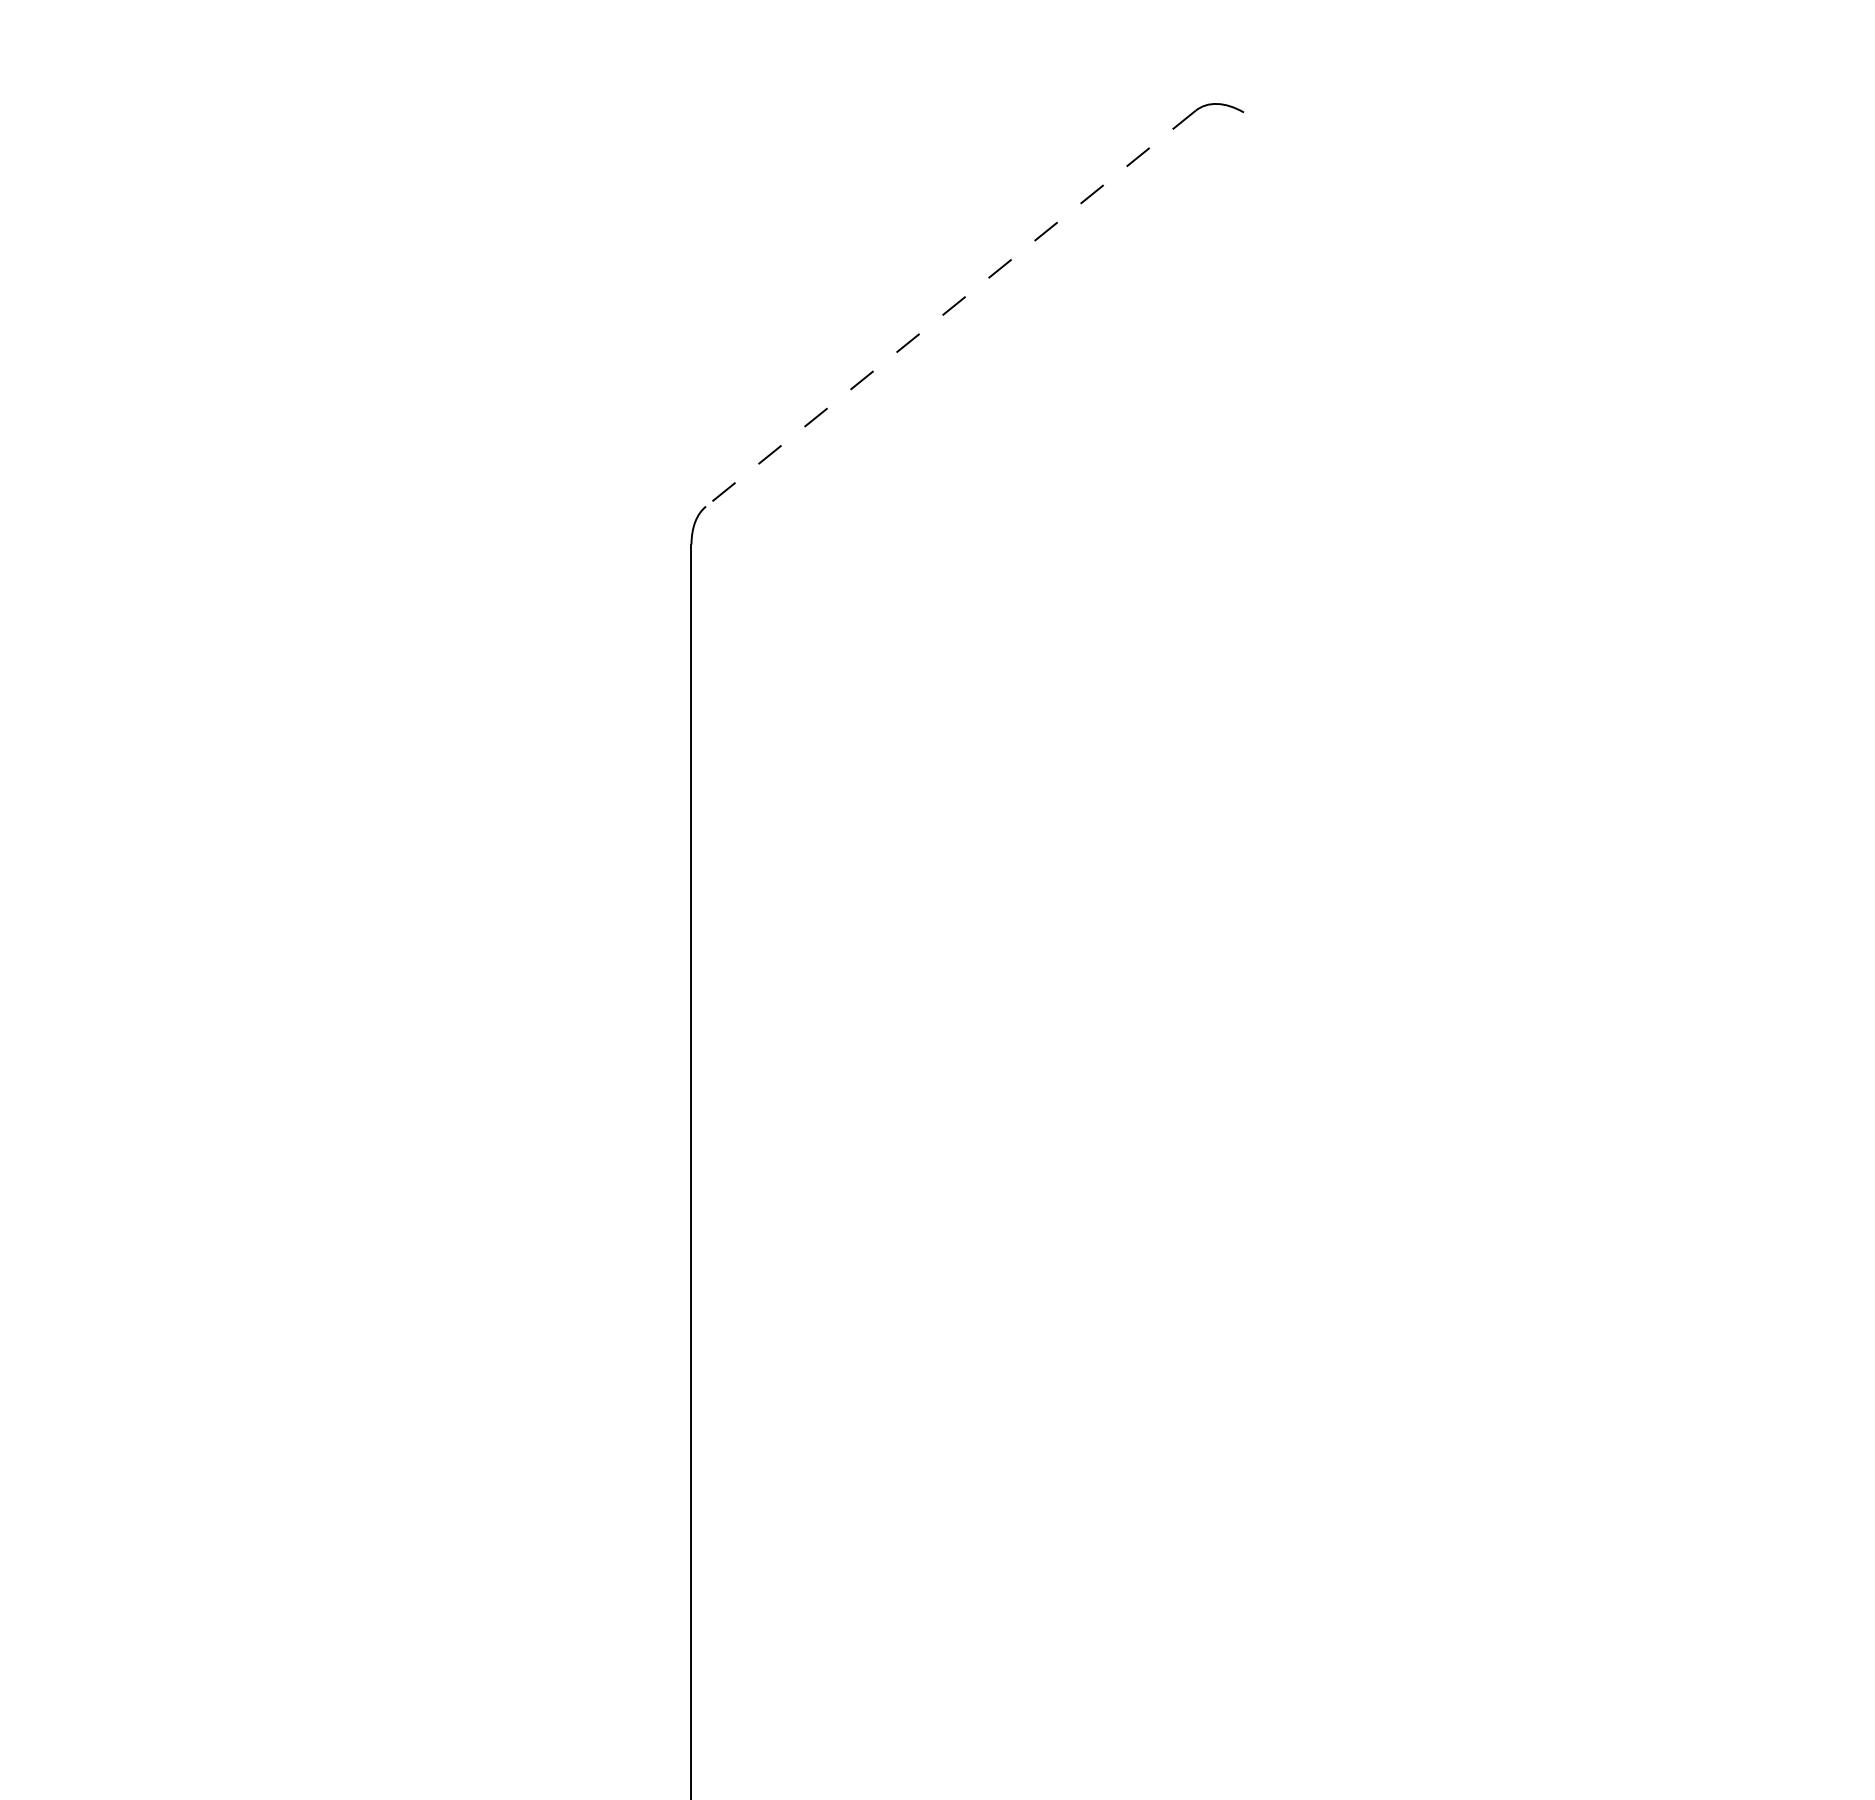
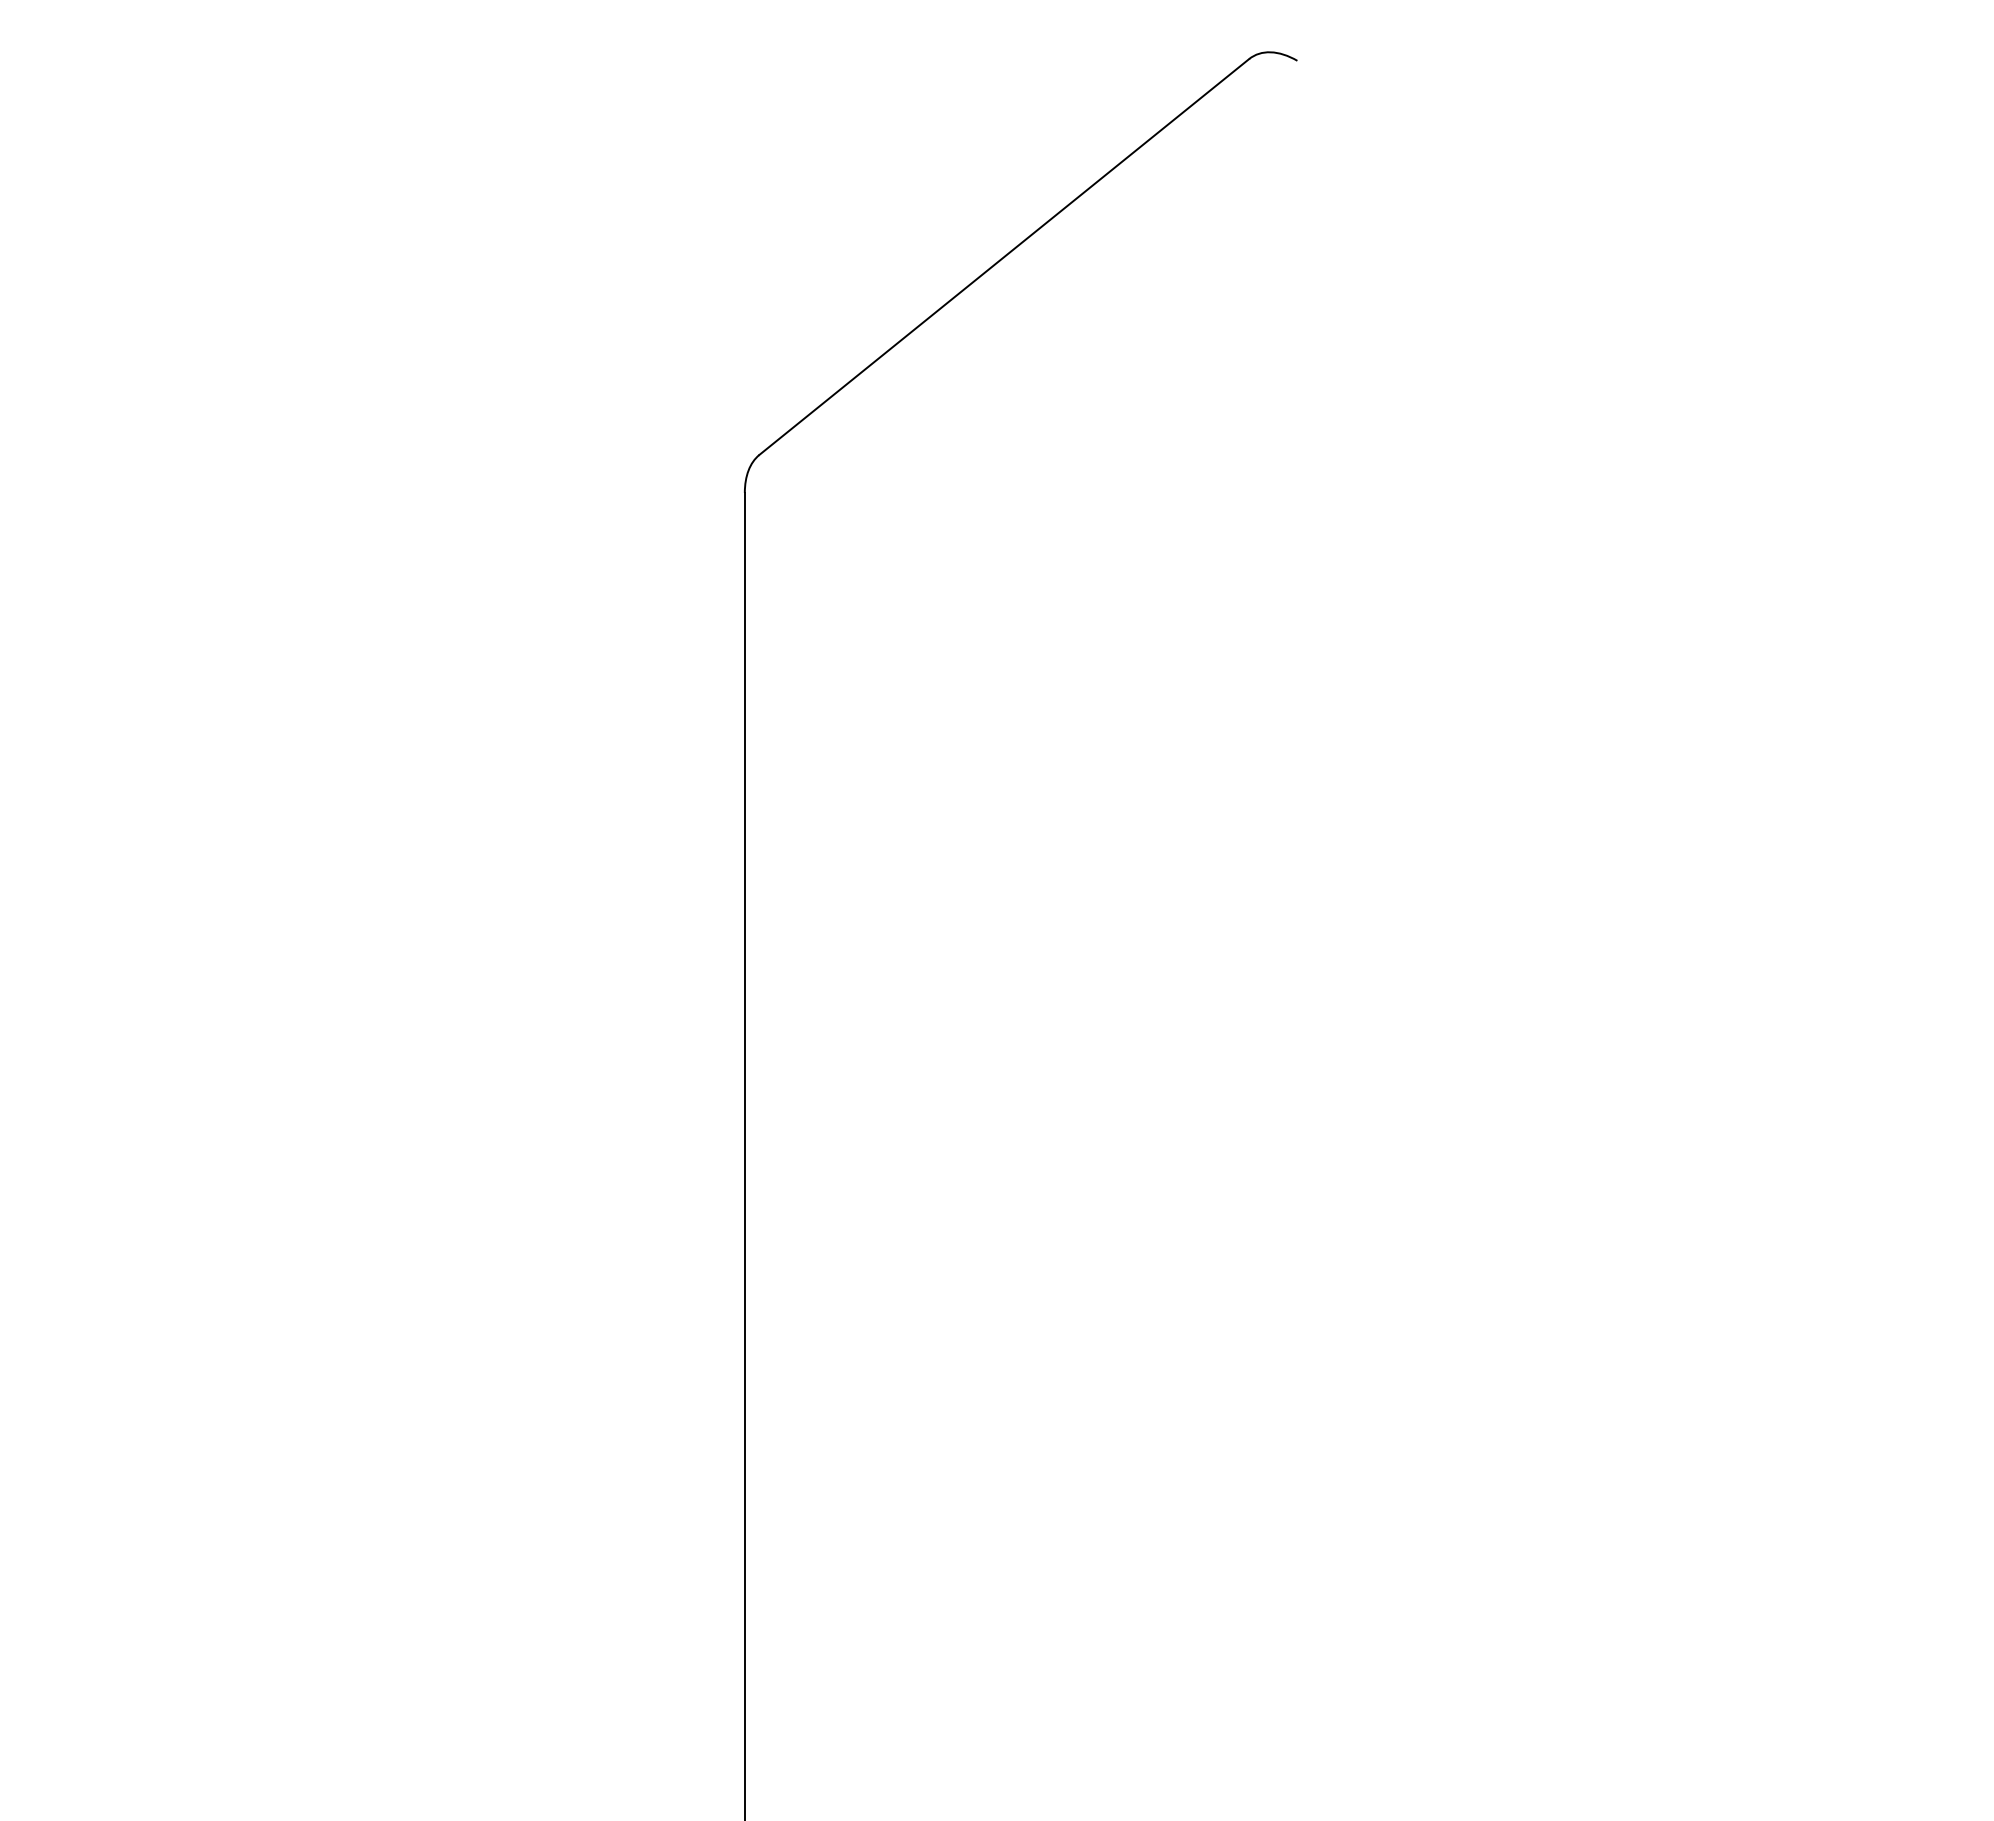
line: (951, 309) -> (1004, 257), dashed -> solid

